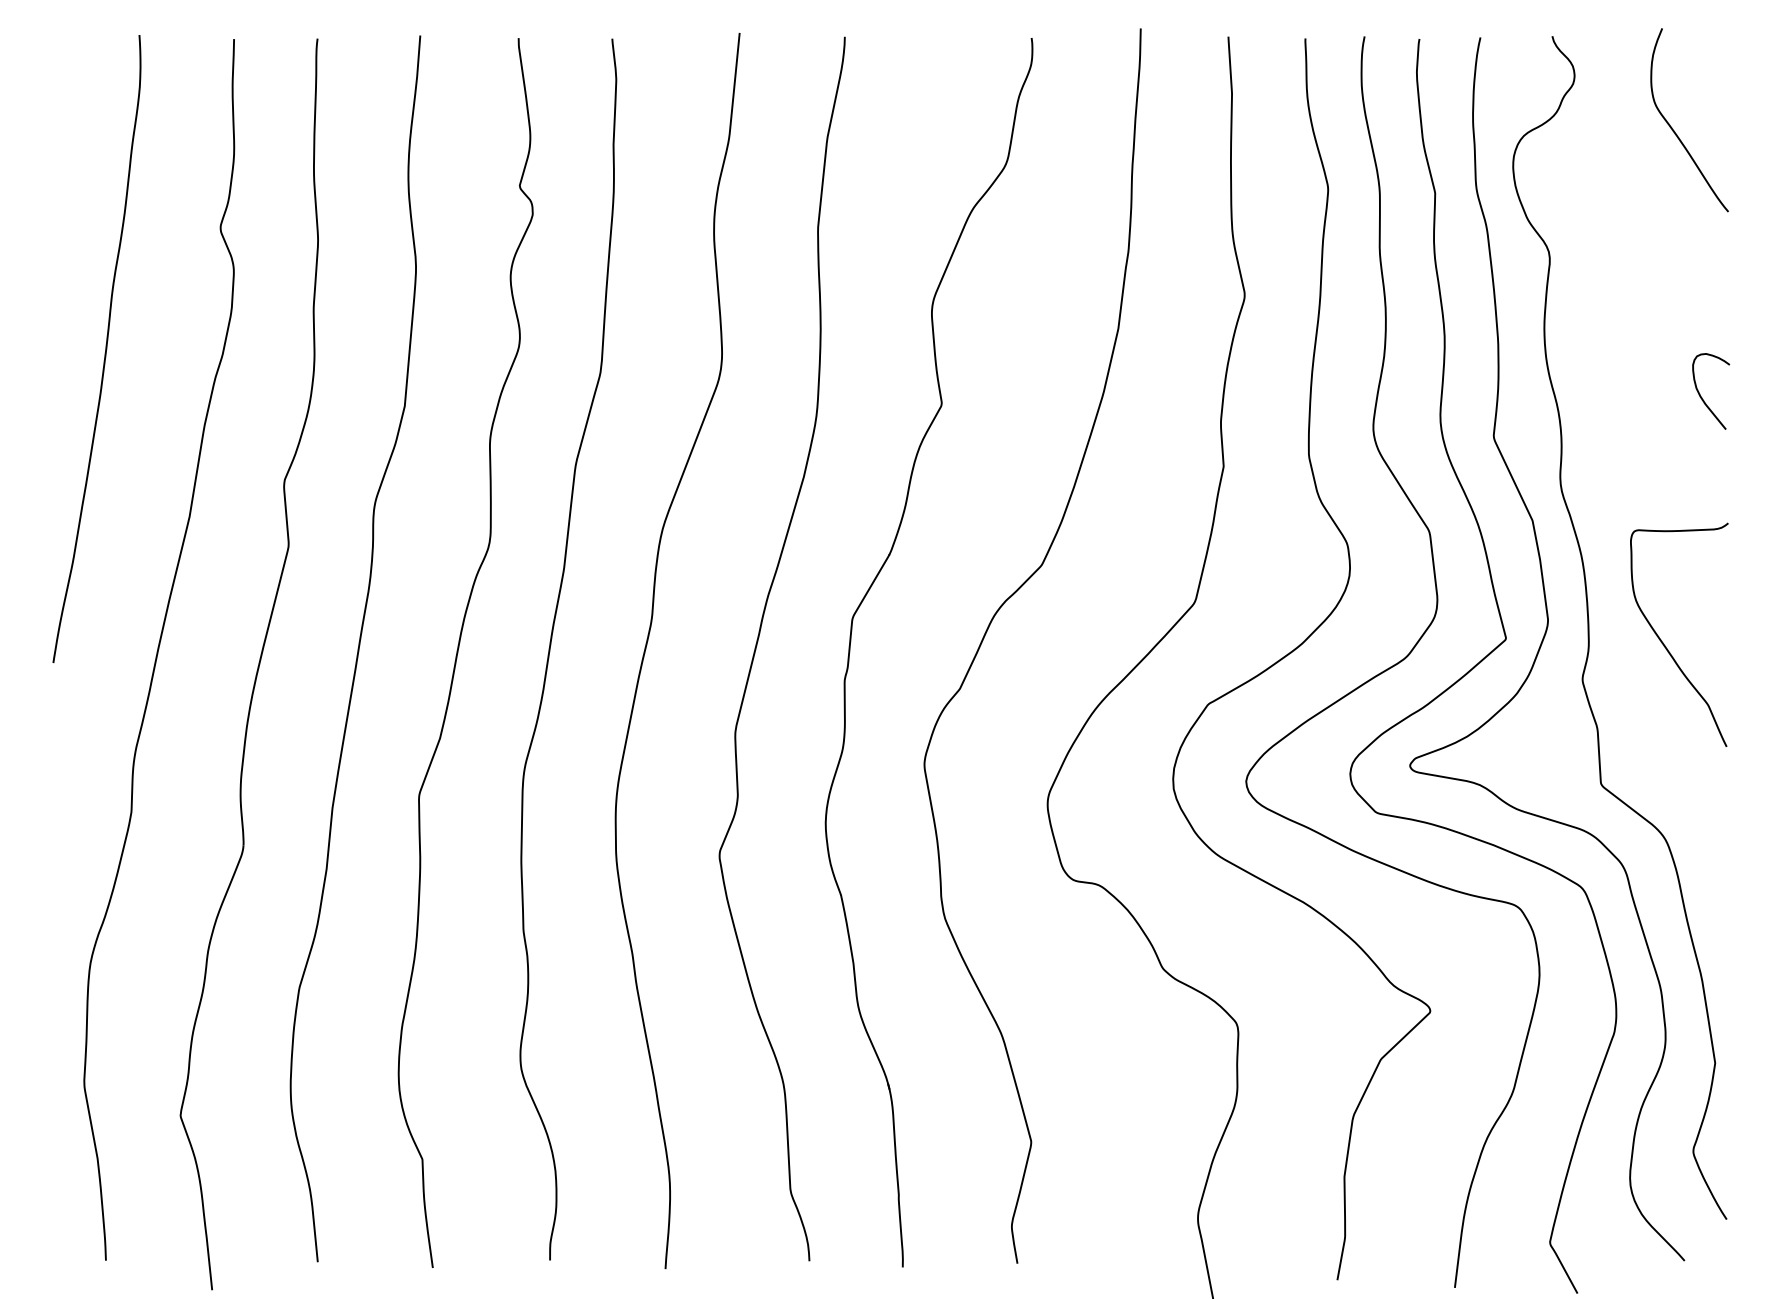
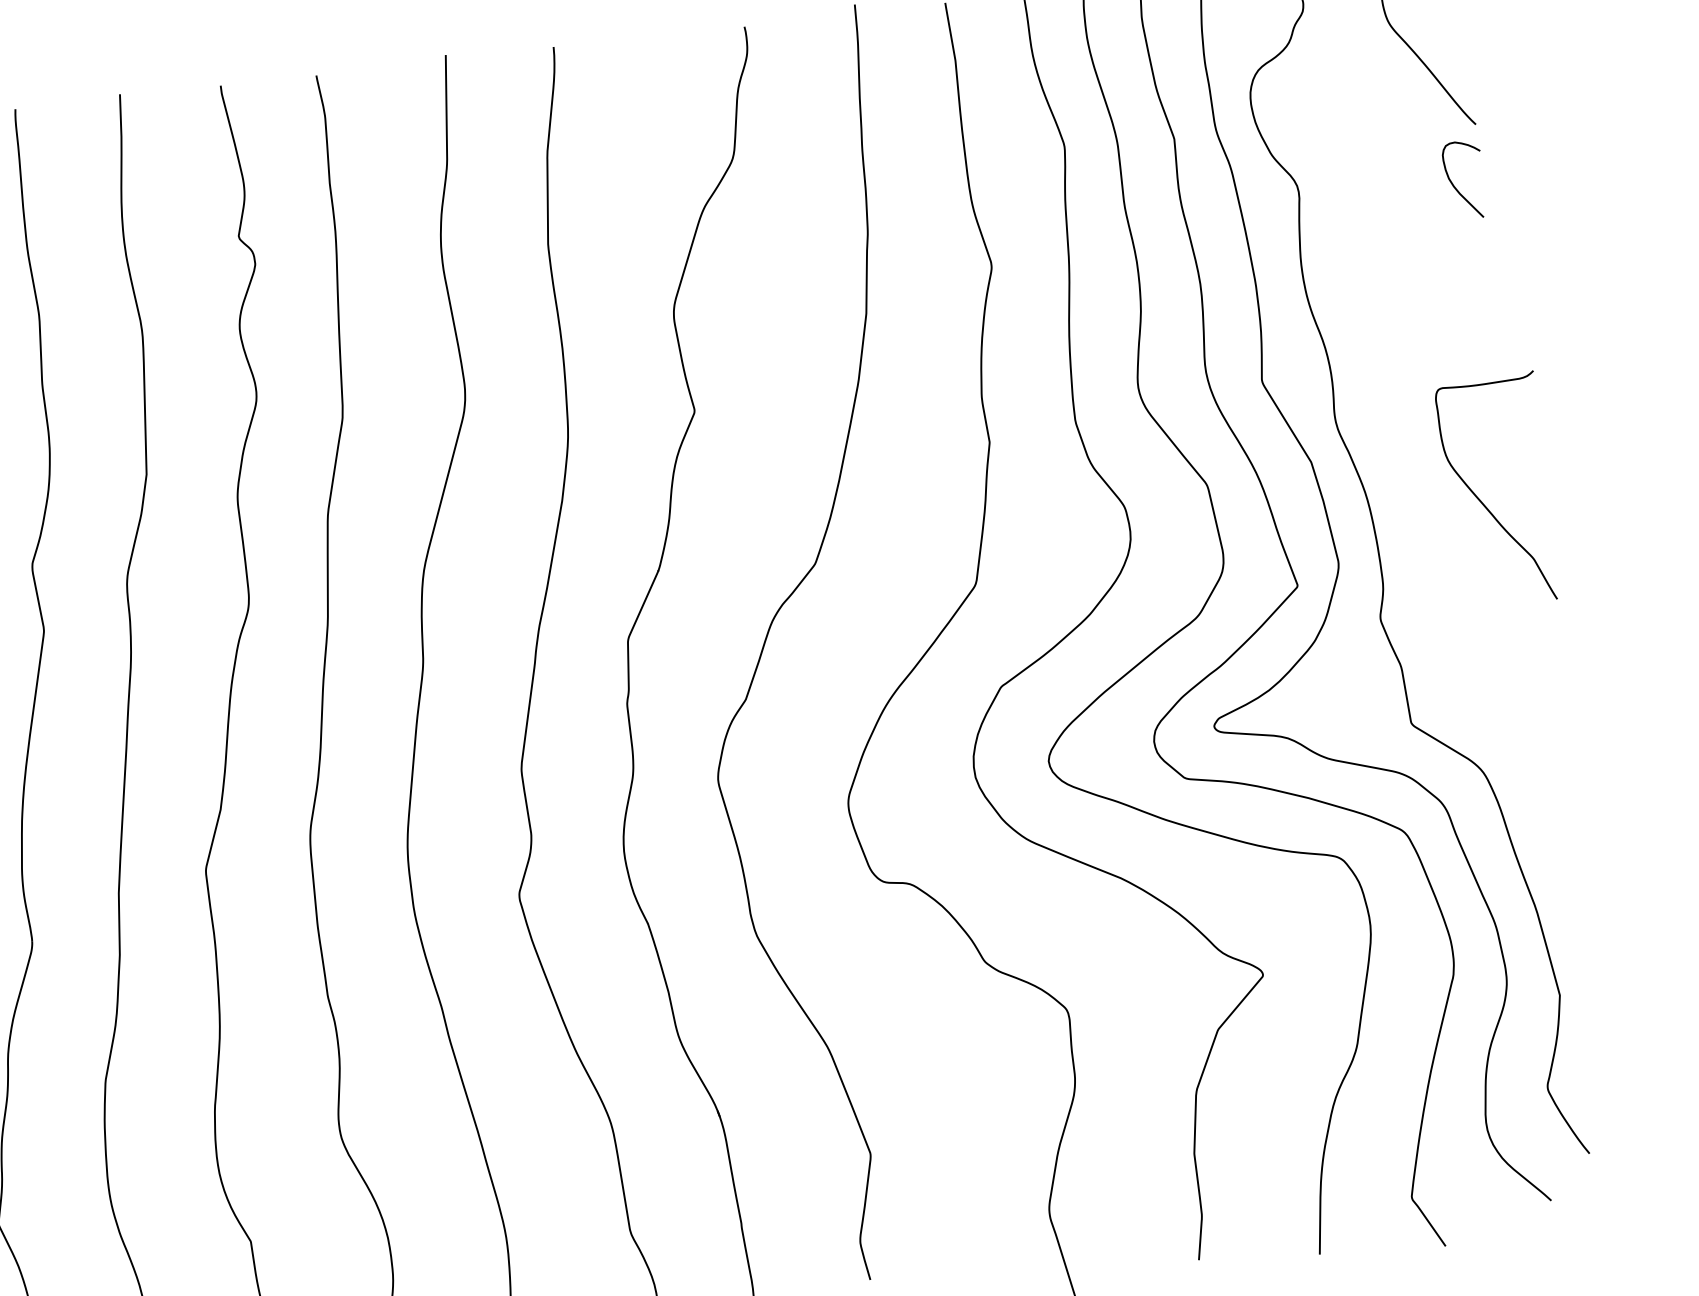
curve: (1702, 397) -> (1456, 187), moved
curve: (1666, 646) -> (1484, 503), moved

